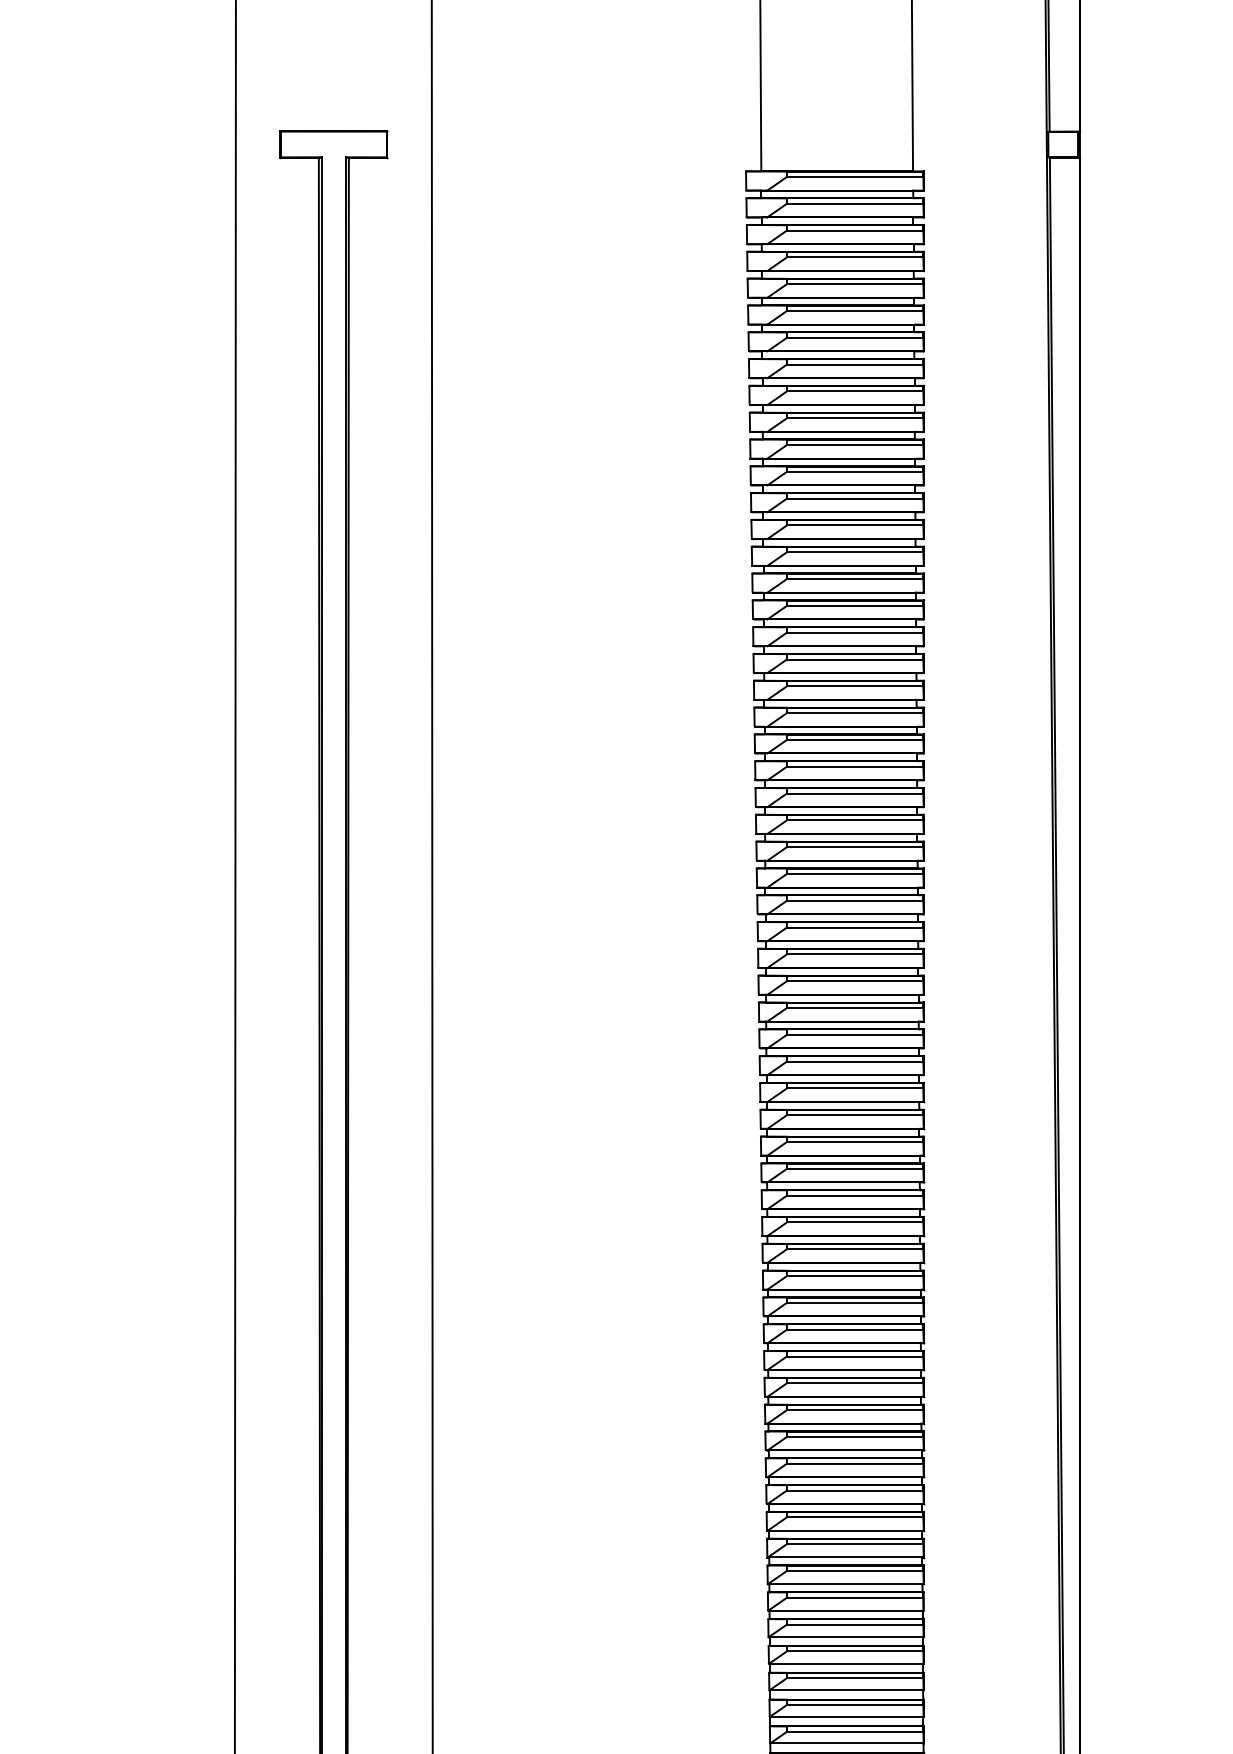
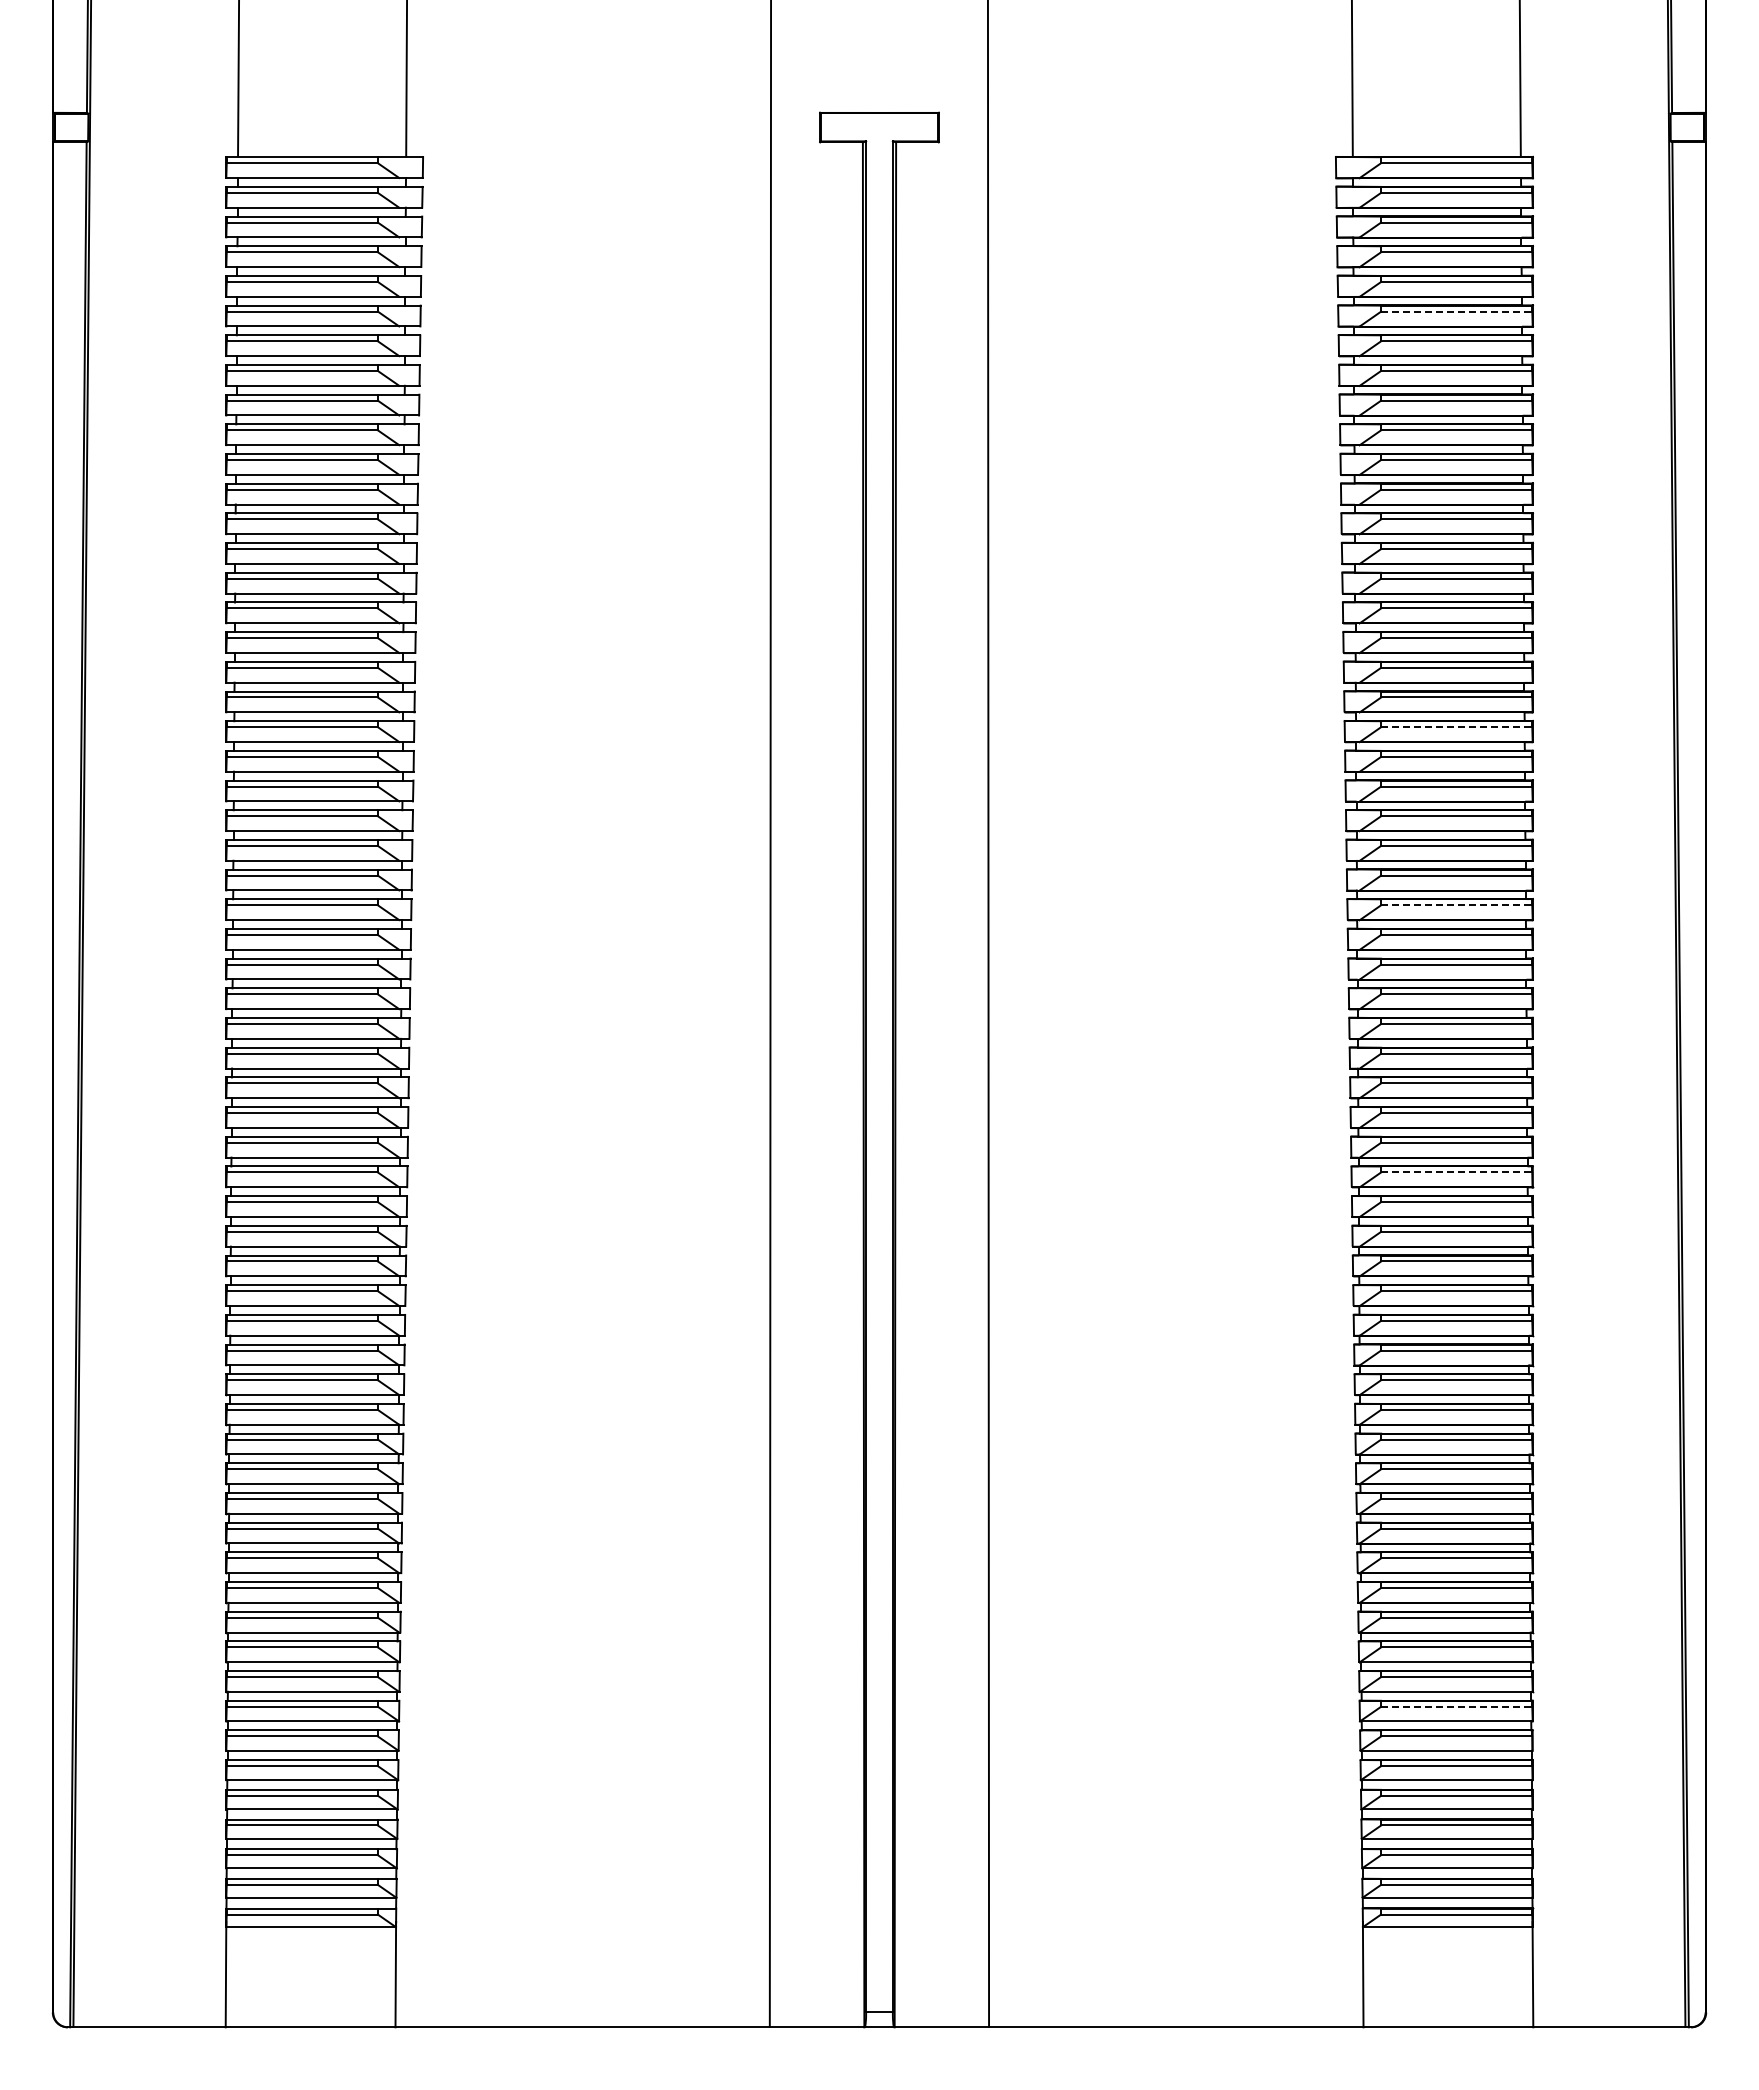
line: (854, 310) -> (1456, 311), solid -> dashed
line: (854, 686) -> (1456, 727), solid -> dashed
line: (854, 847) -> (1456, 905), solid -> dashed
line: (854, 1088) -> (1456, 1172), solid -> dashed
line: (854, 1570) -> (1456, 1706), solid -> dashed

